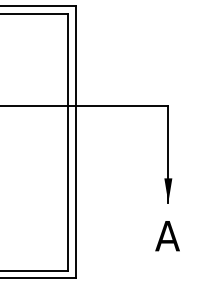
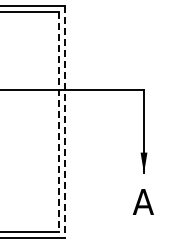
line: (68, 143) -> (58, 122), solid -> dashed
line: (75, 143) -> (64, 122), solid -> dashed

